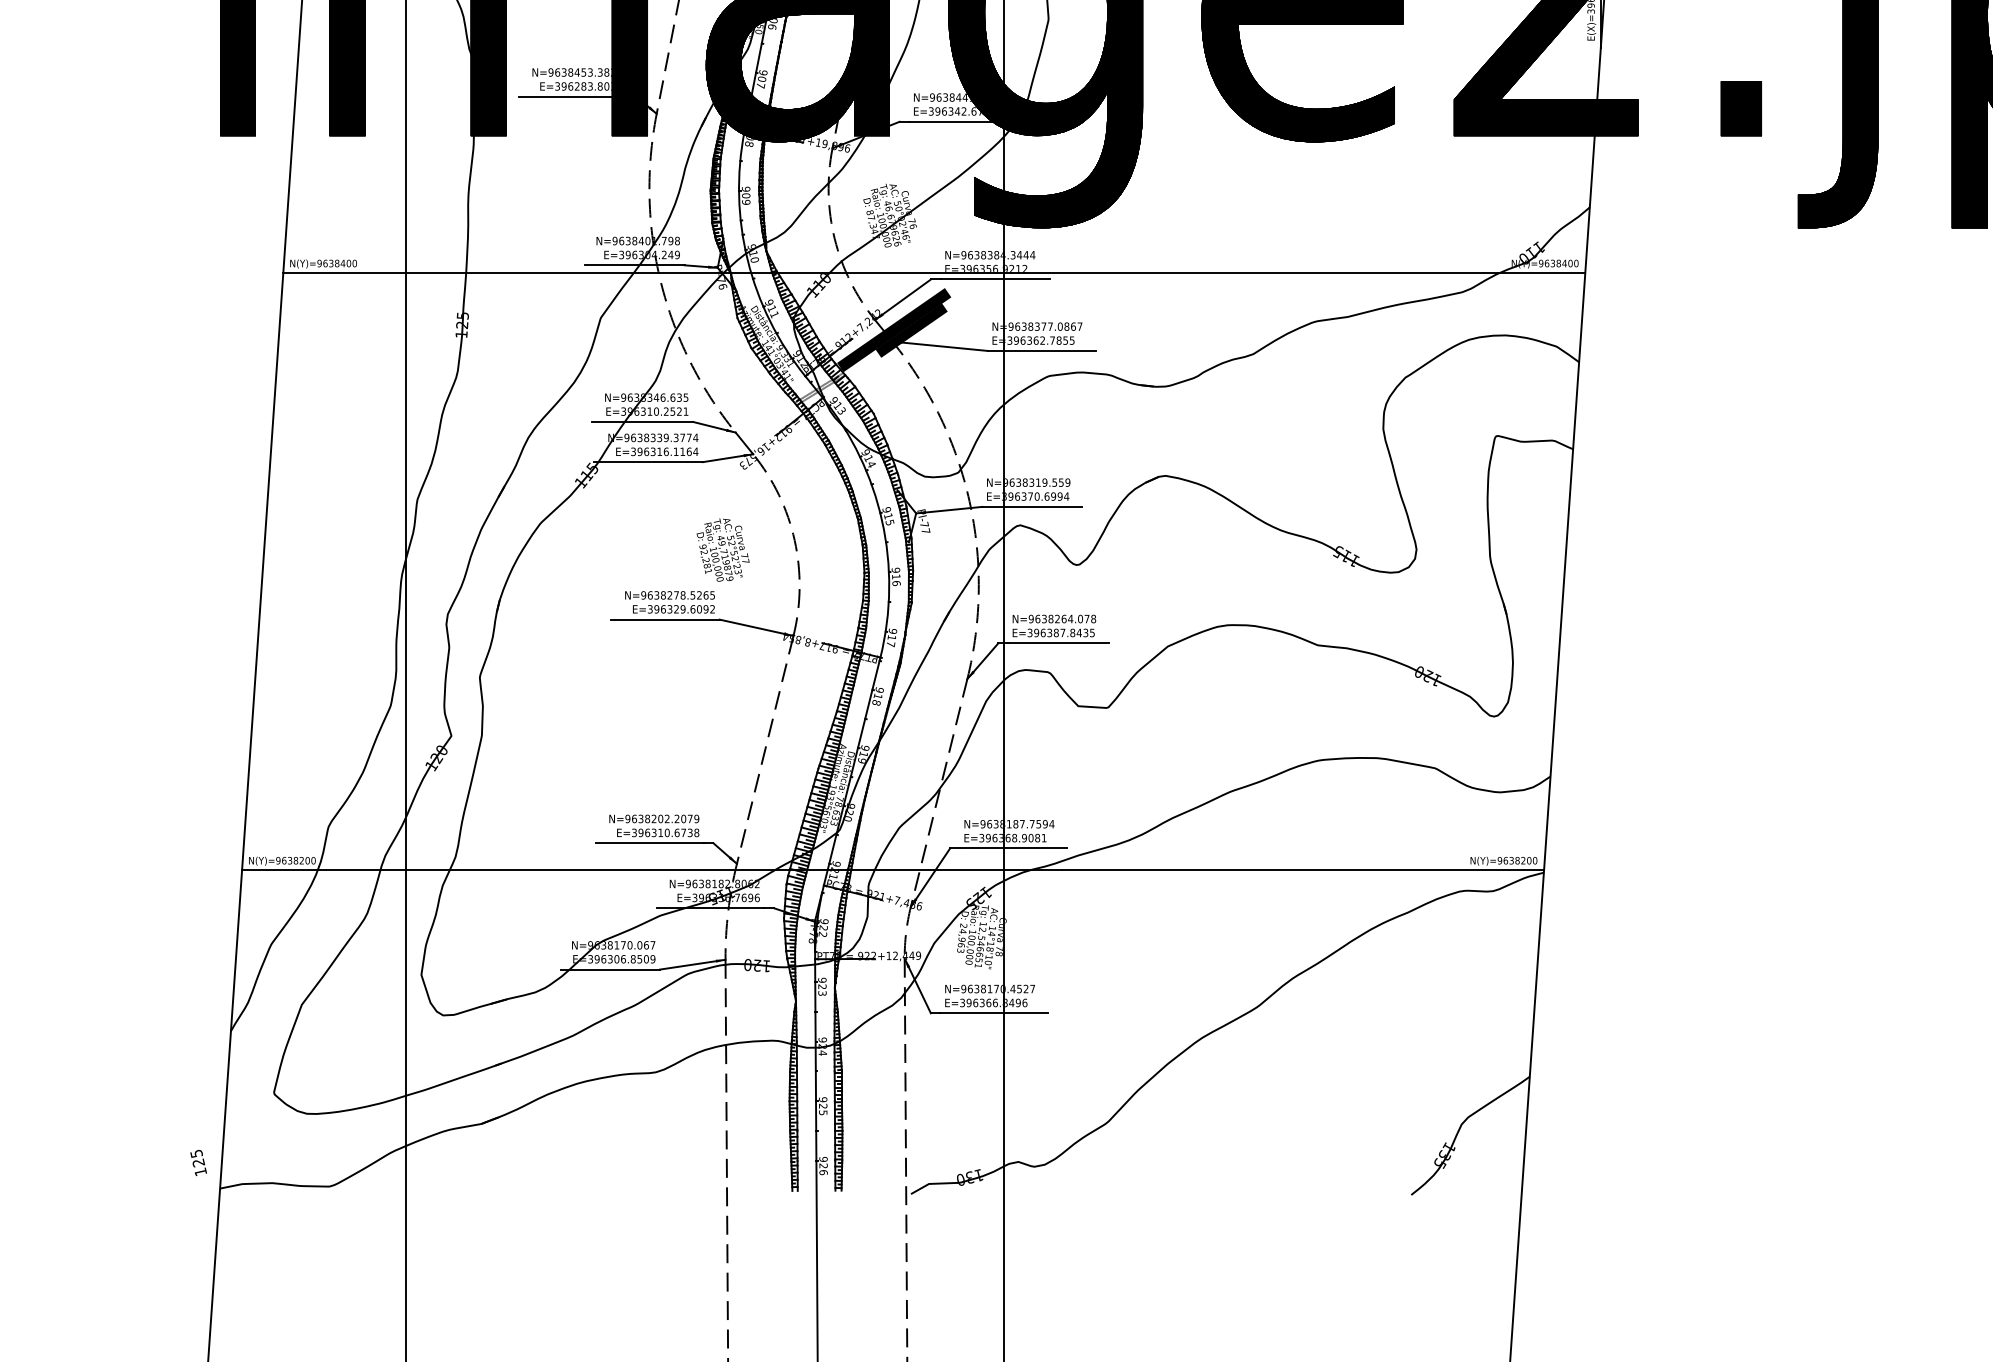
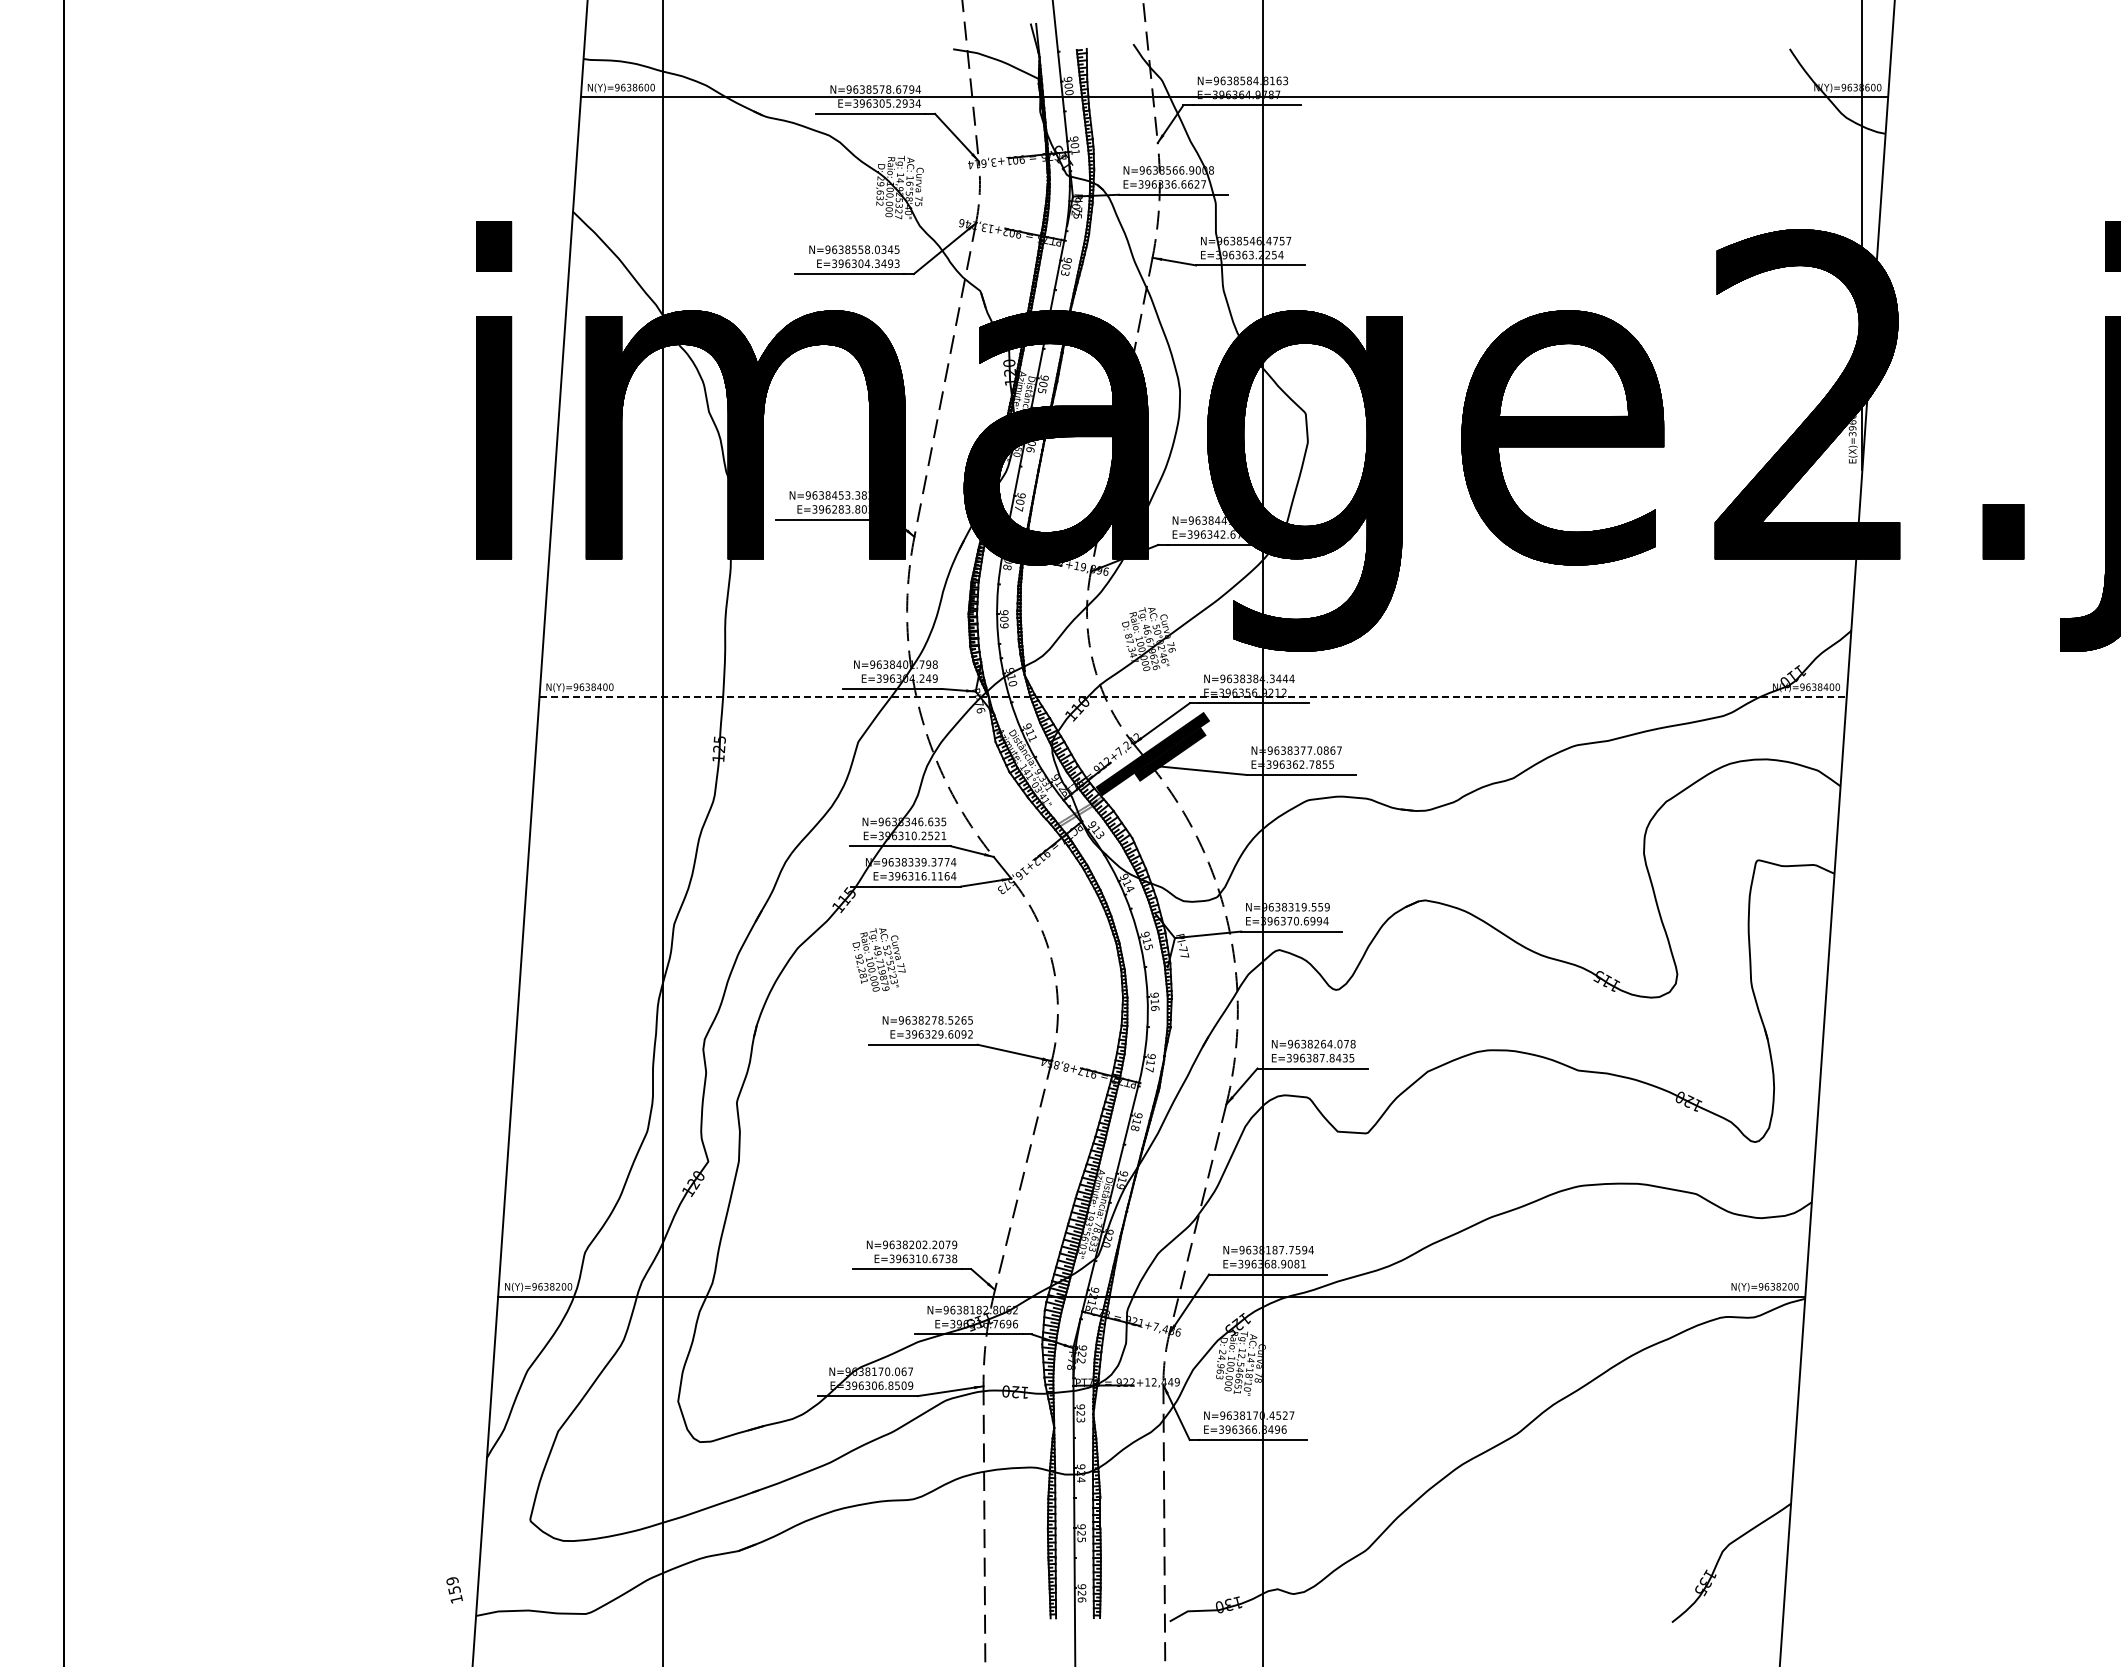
line: (934, 272) -> (1193, 696), solid -> dashed
text: (722, 549) -> (878, 959), moved
text: (197, 1158) -> (453, 1585), 125 -> 159

